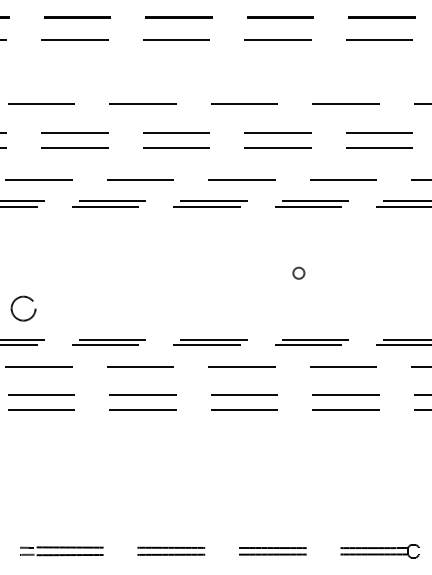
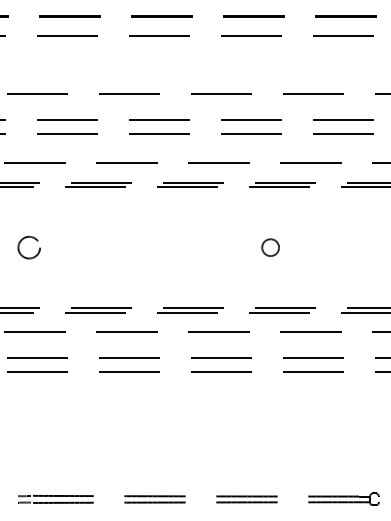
circle: (298, 273) -> (270, 247), size x1.67
circle: (22, 308) -> (28, 247), moved

